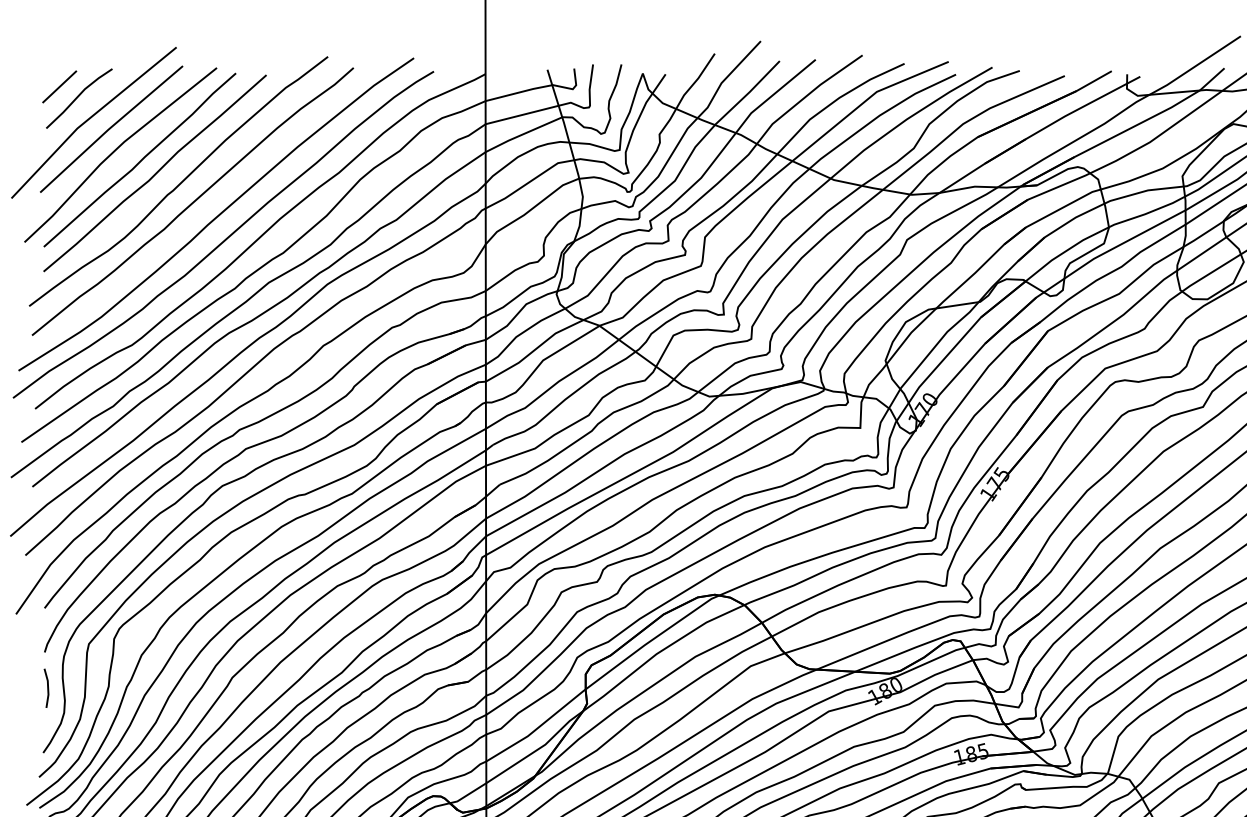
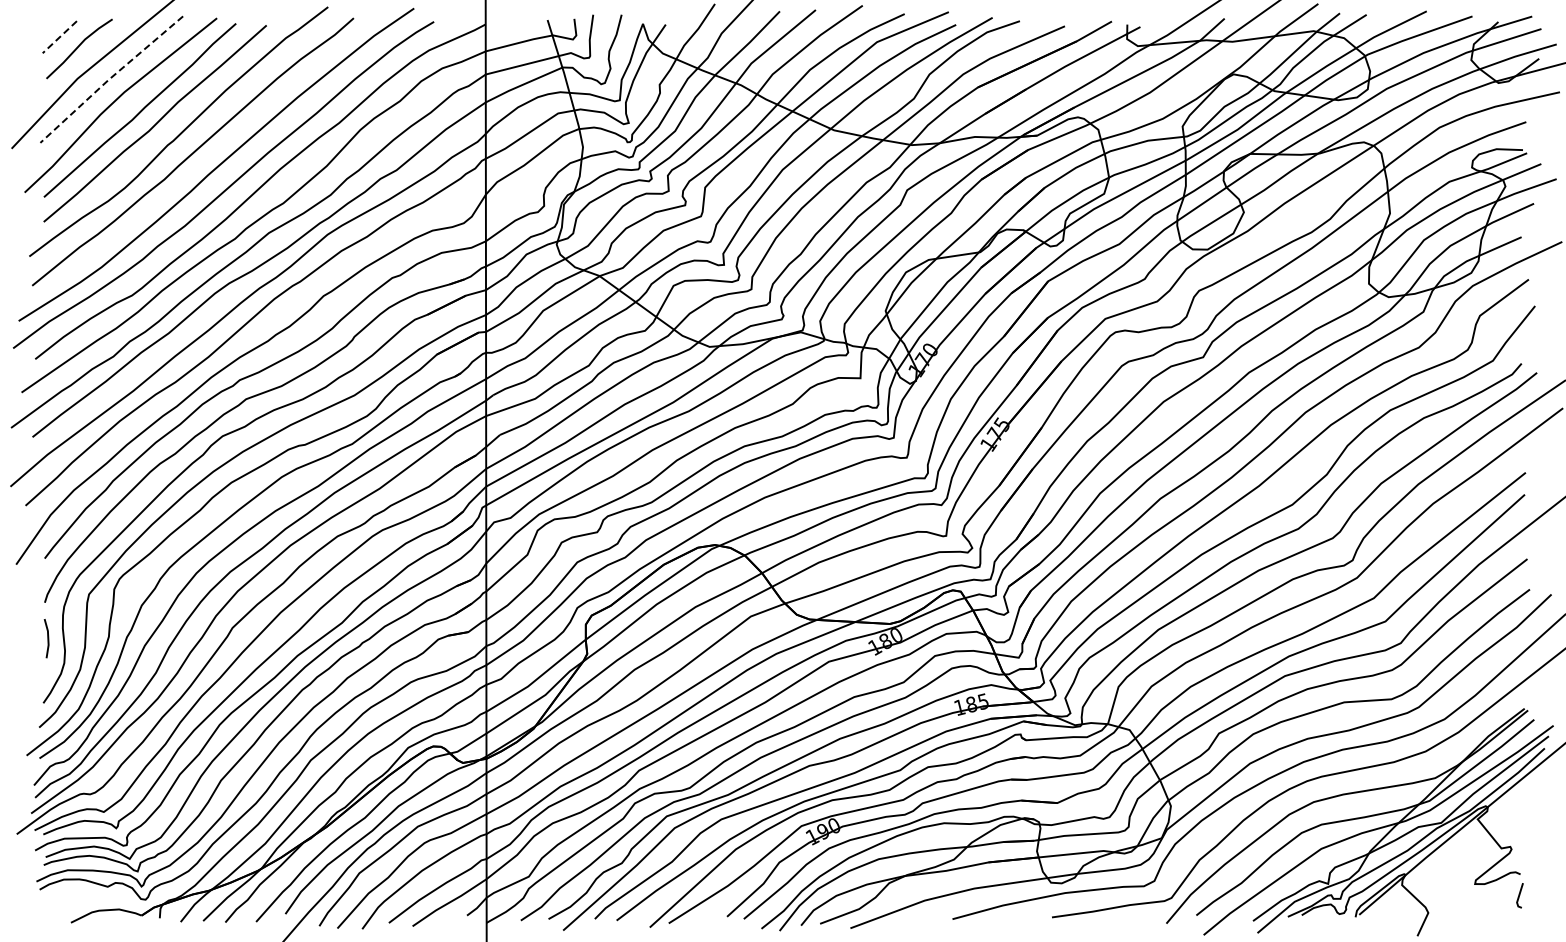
line: (59, 87) -> (59, 37), solid -> dashed
line: (109, 128) -> (109, 78), solid -> dashed

